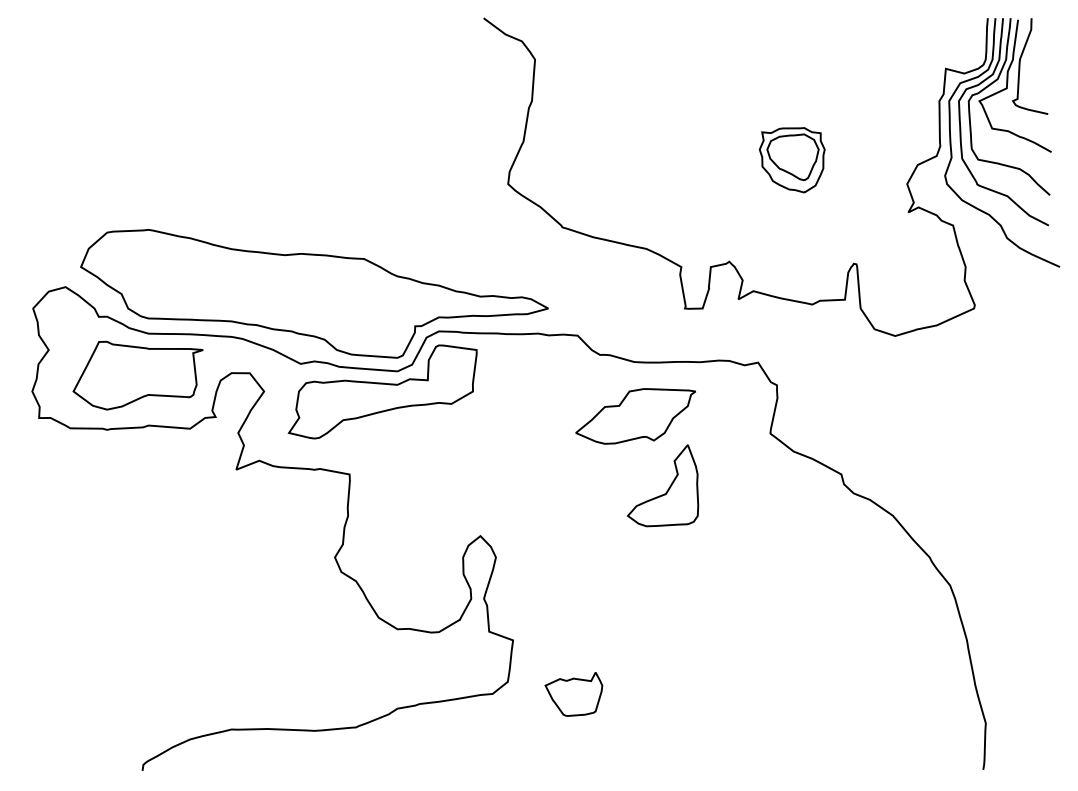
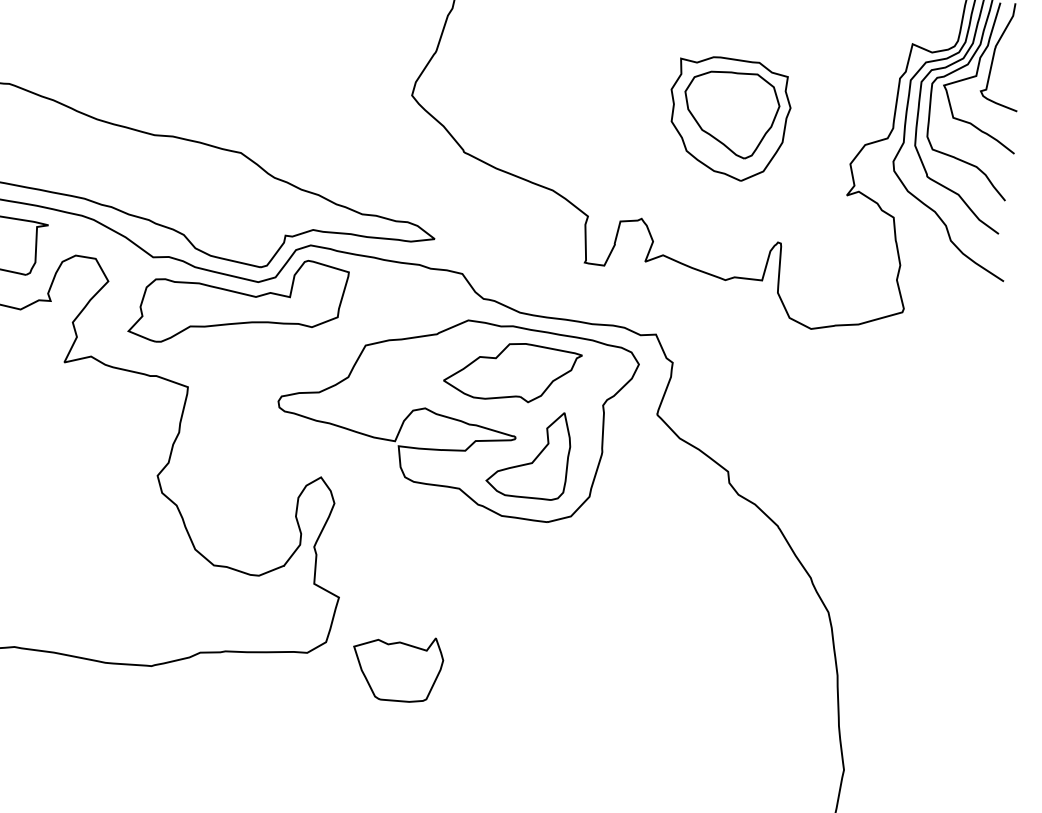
part: (792, 159) -> (728, 117), size x1.67
part: (589, 460) -> (453, 413), added
part: (573, 694) -> (396, 667), size x1.43

